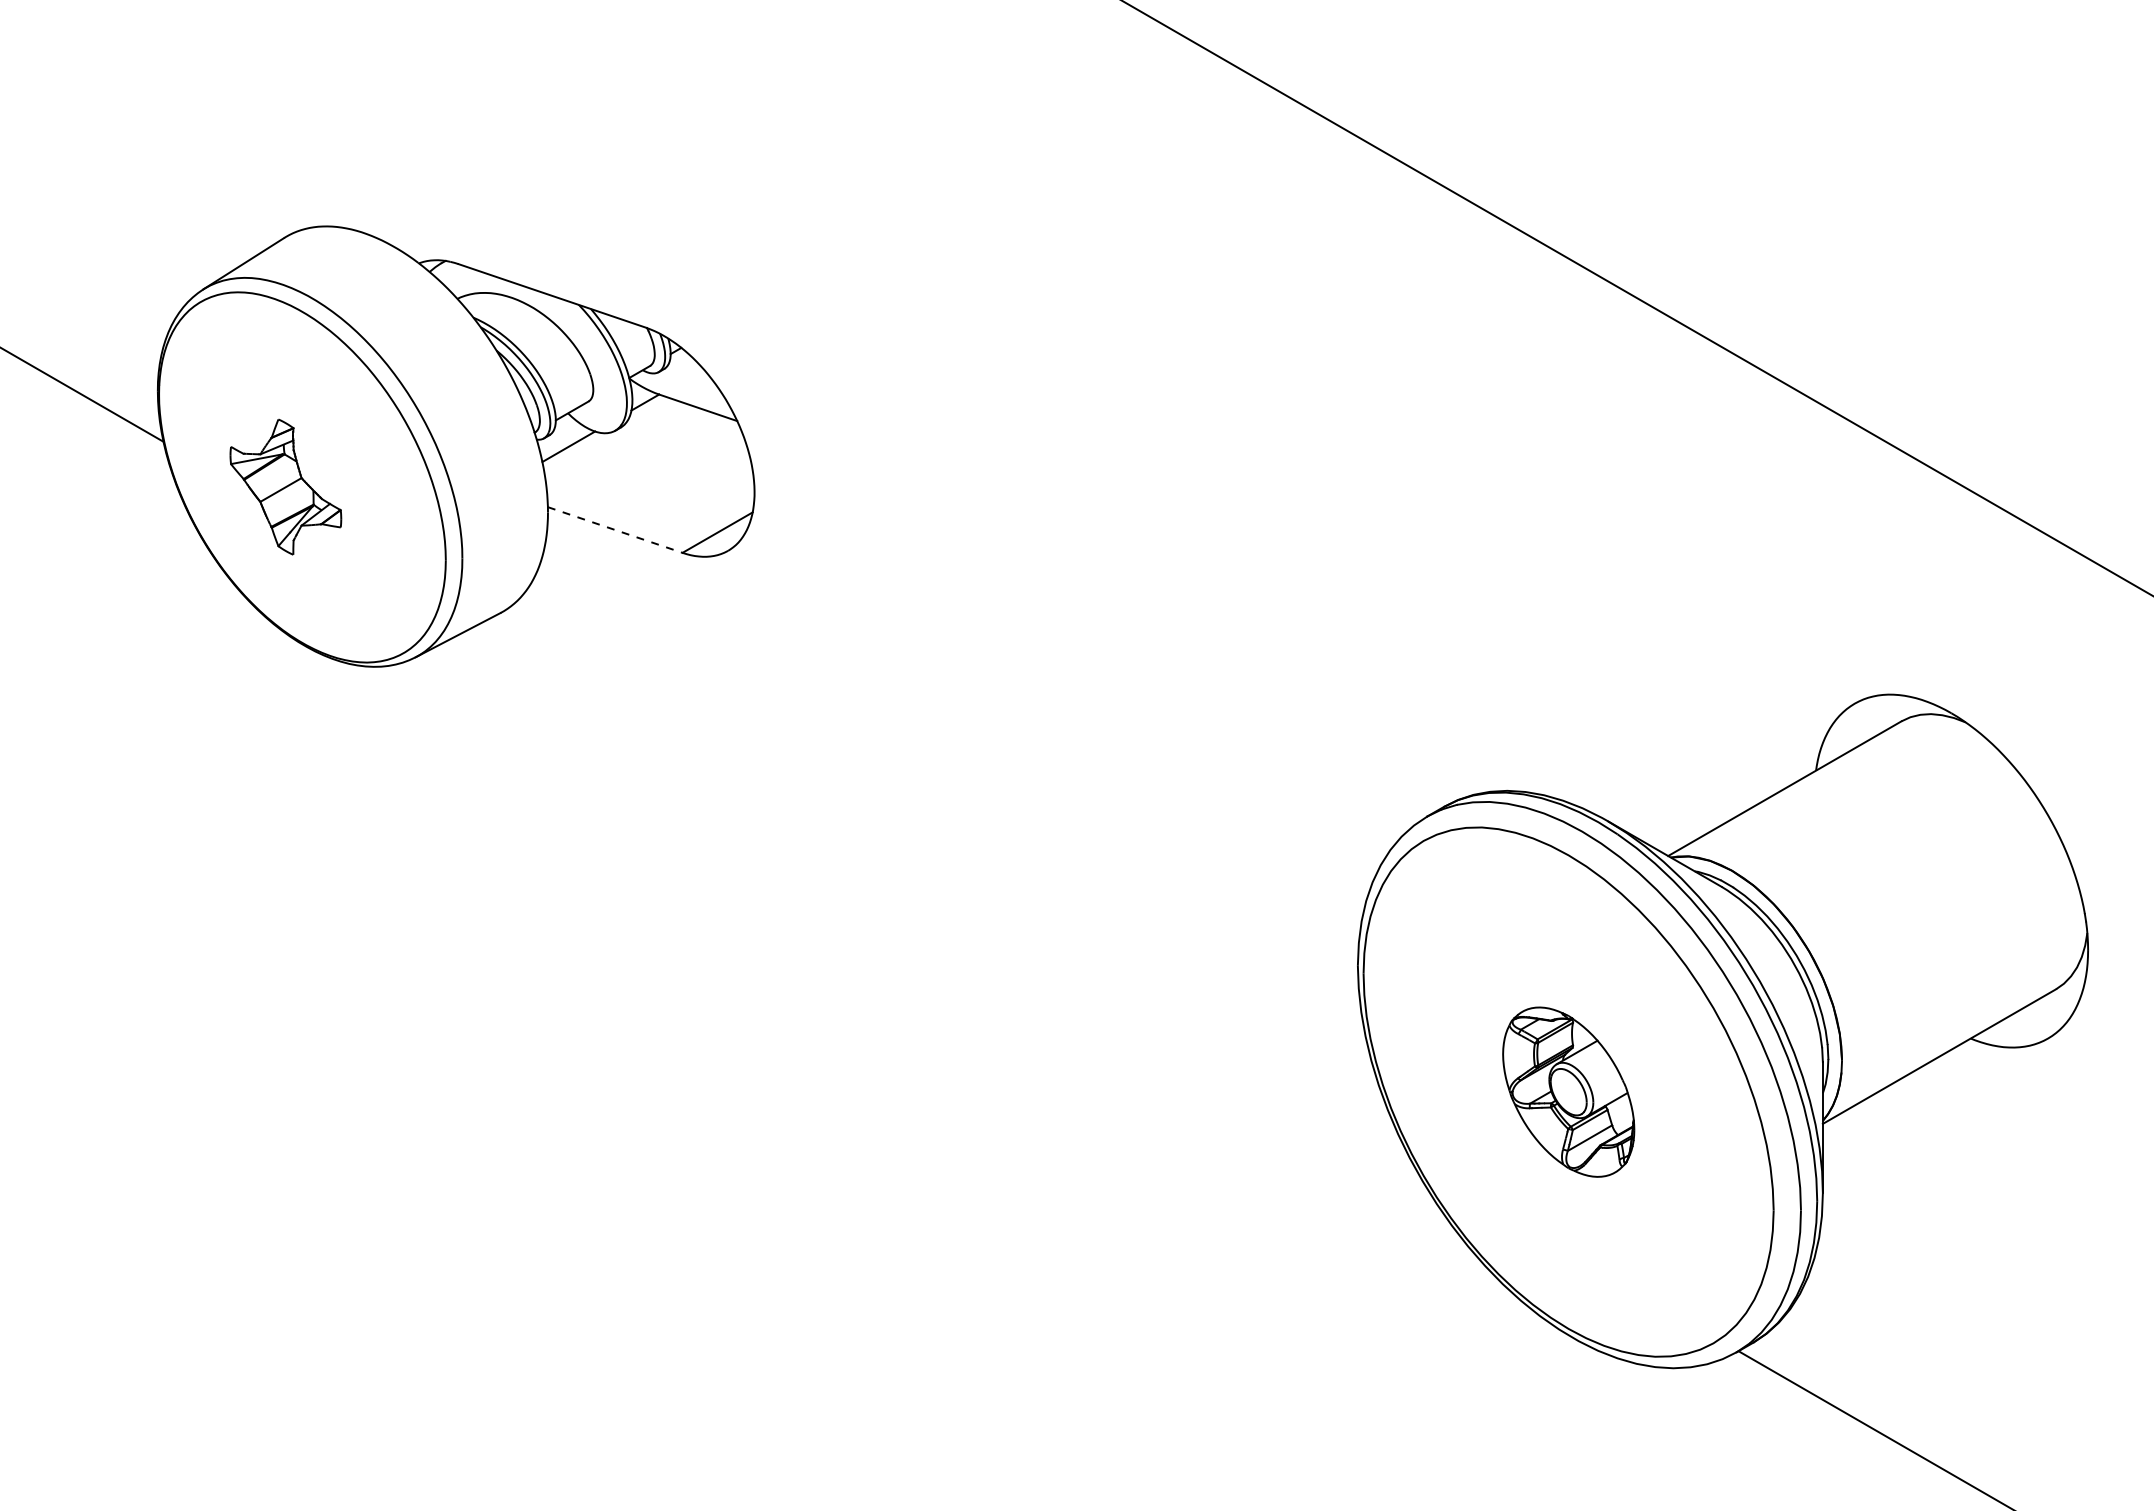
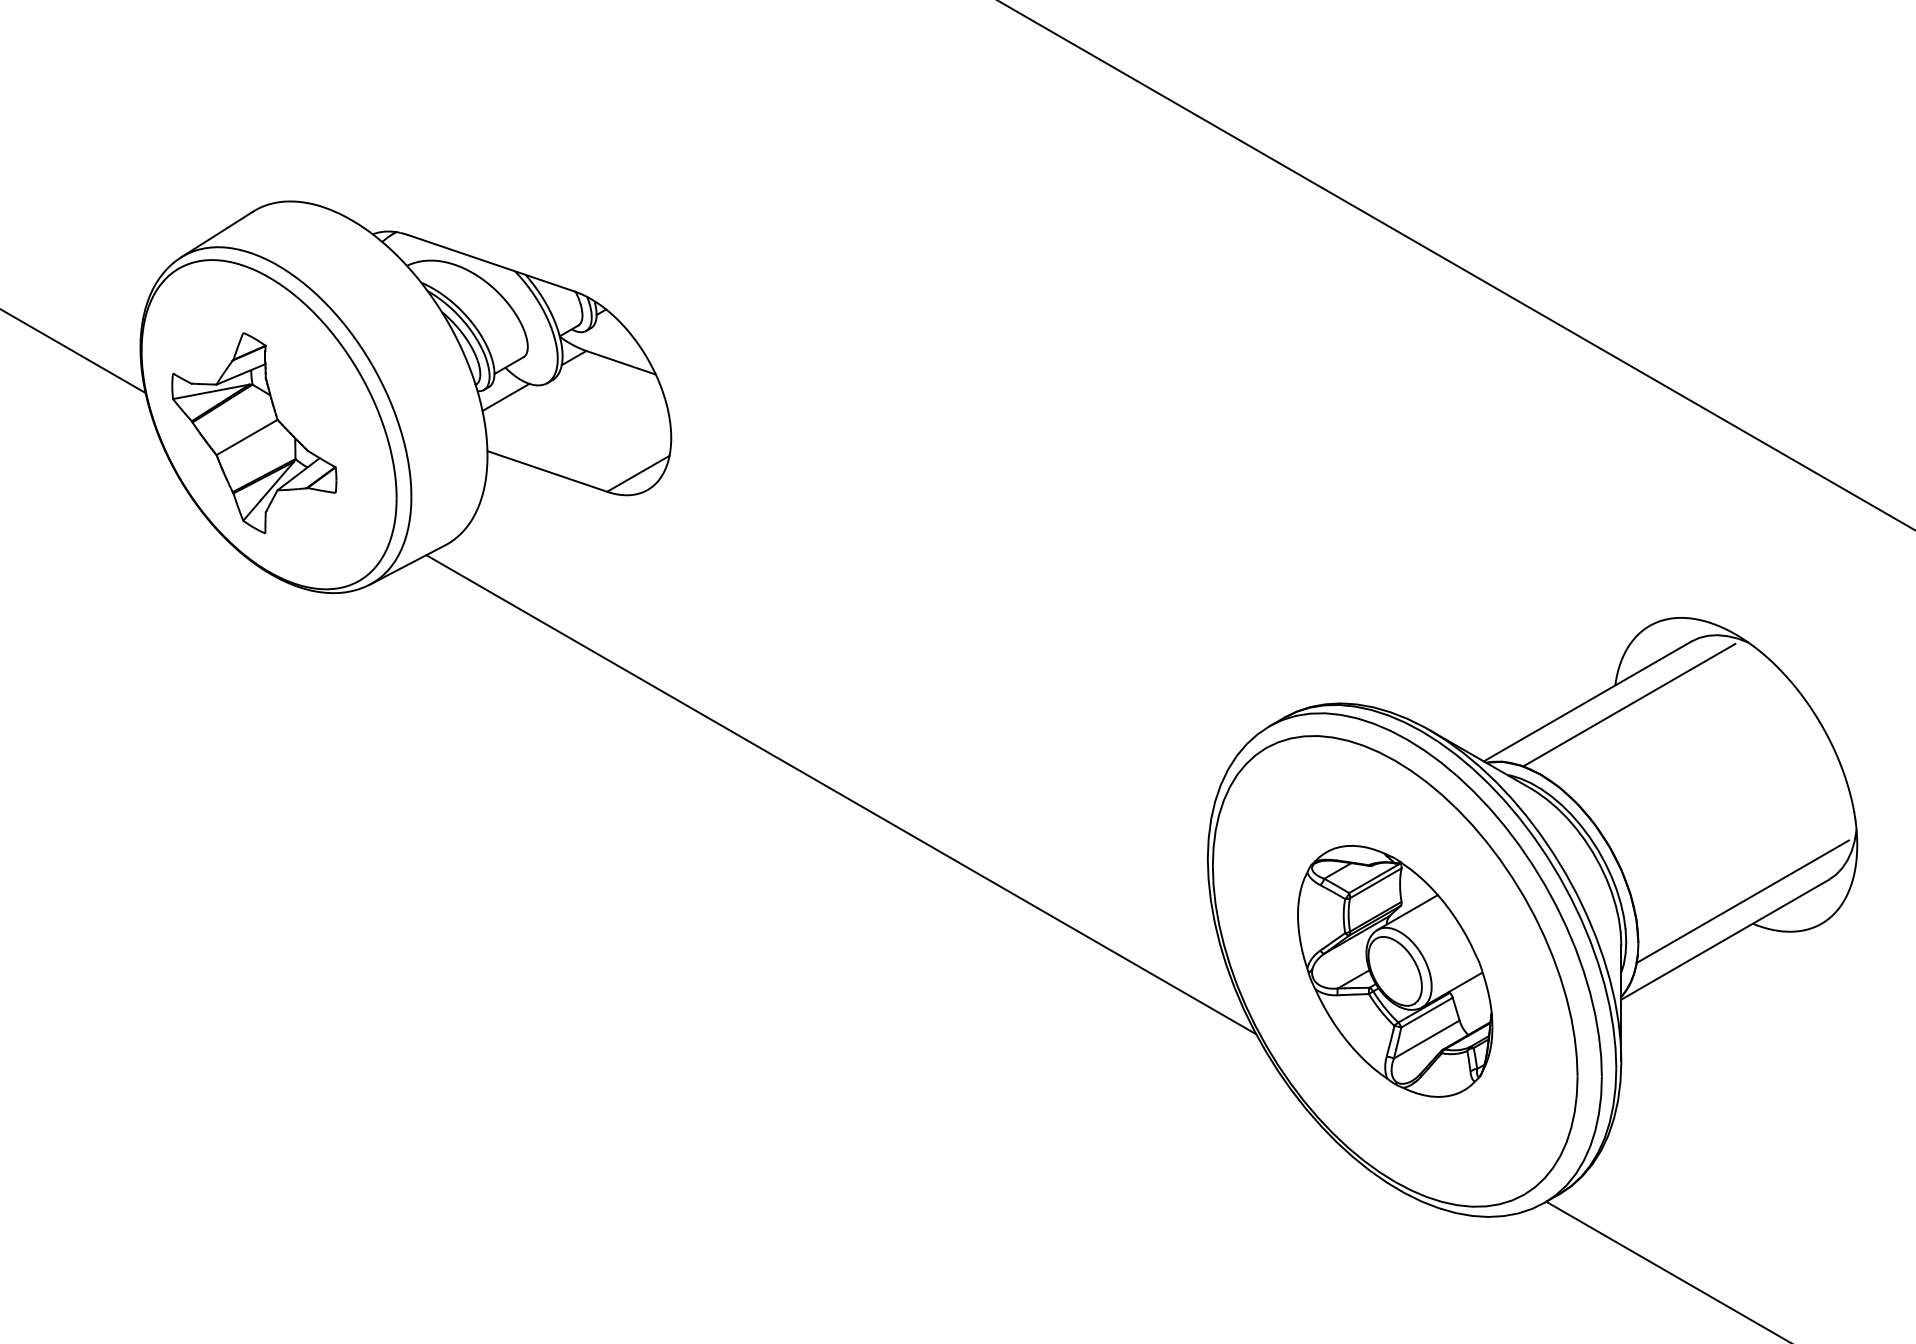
part: (285, 487) -> (254, 433), size x1.67
line: (615, 530) -> (547, 471), dashed -> solid
line: (1832, 792) -> (1629, 704), added
line: (946, 893) -> (841, 794), added
line: (1959, 1013) -> (1742, 901), added
part: (1568, 1092) -> (1395, 971), size x1.67

